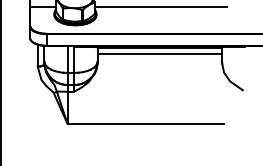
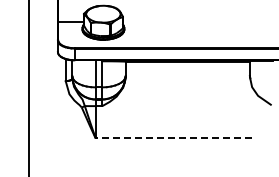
line: (161, 7) -> (189, 21), removed
line: (159, 54) -> (187, 68), removed
line: (145, 124) -> (173, 138), solid -> dashed

